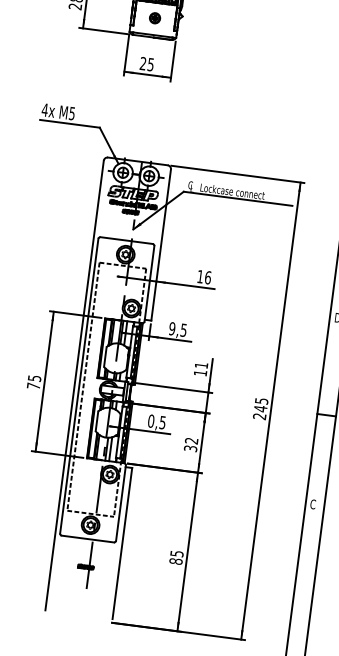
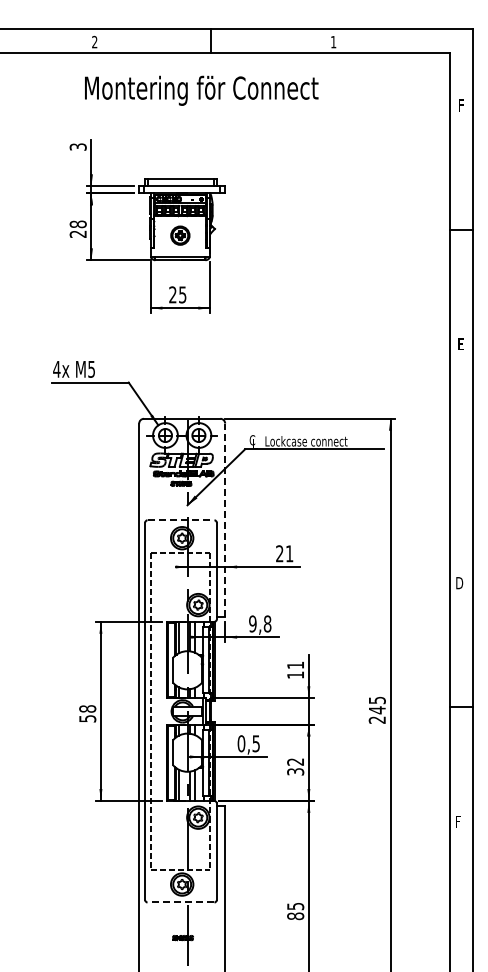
part: (155, 18) -> (180, 235), size x1.4
line: (127, 240) -> (181, 520), solid -> dashed
line: (161, 245) -> (225, 520), solid -> dashed
text: (204, 277) -> (284, 553), 16 -> 21
text: (183, 329) -> (267, 623), 9,5 -> 9,8
text: (34, 381) -> (87, 713), 75 -> 58
text: (312, 503) -> (458, 821), C -> F
line: (87, 539) -> (180, 902), solid -> dashed

